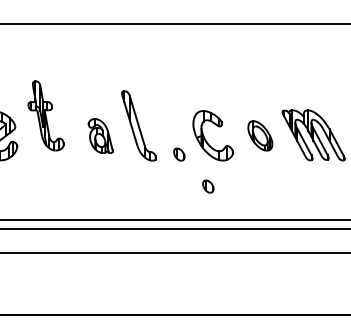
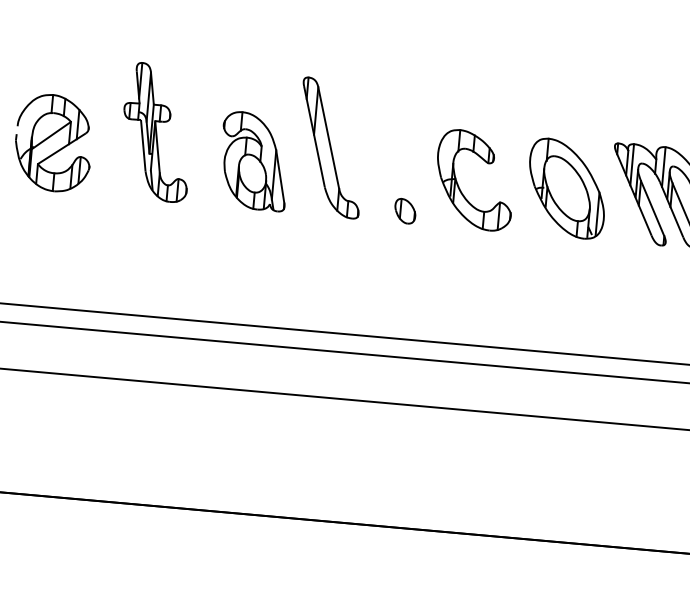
part: (45, 115) -> (155, 131), moved
part: (100, 135) -> (254, 160), size x1.43
part: (260, 135) -> (567, 188), size x1.67
part: (208, 186) -> (456, 278), removed

